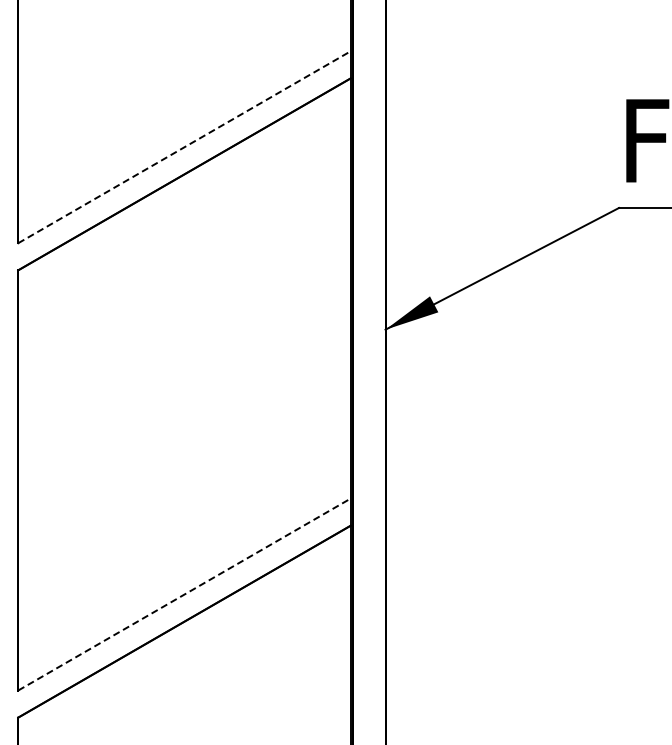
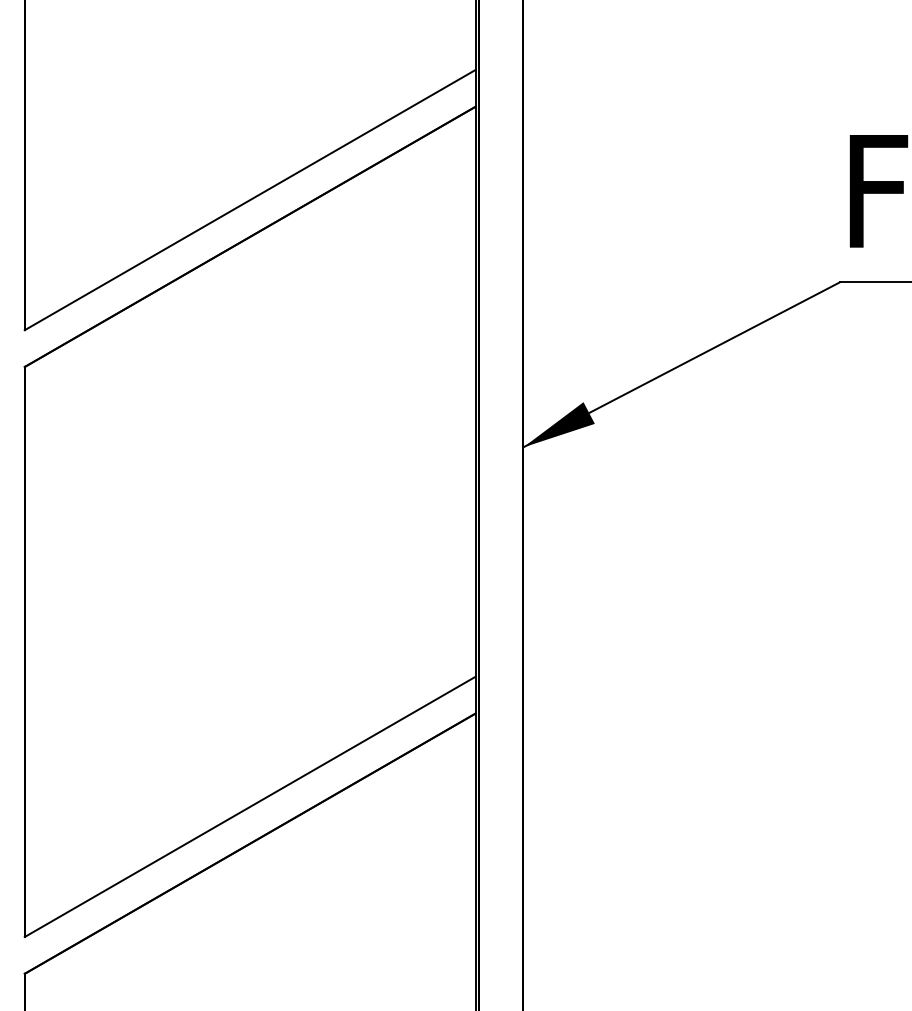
line: (184, 147) -> (250, 200), dashed -> solid
line: (184, 594) -> (250, 806), dashed -> solid

